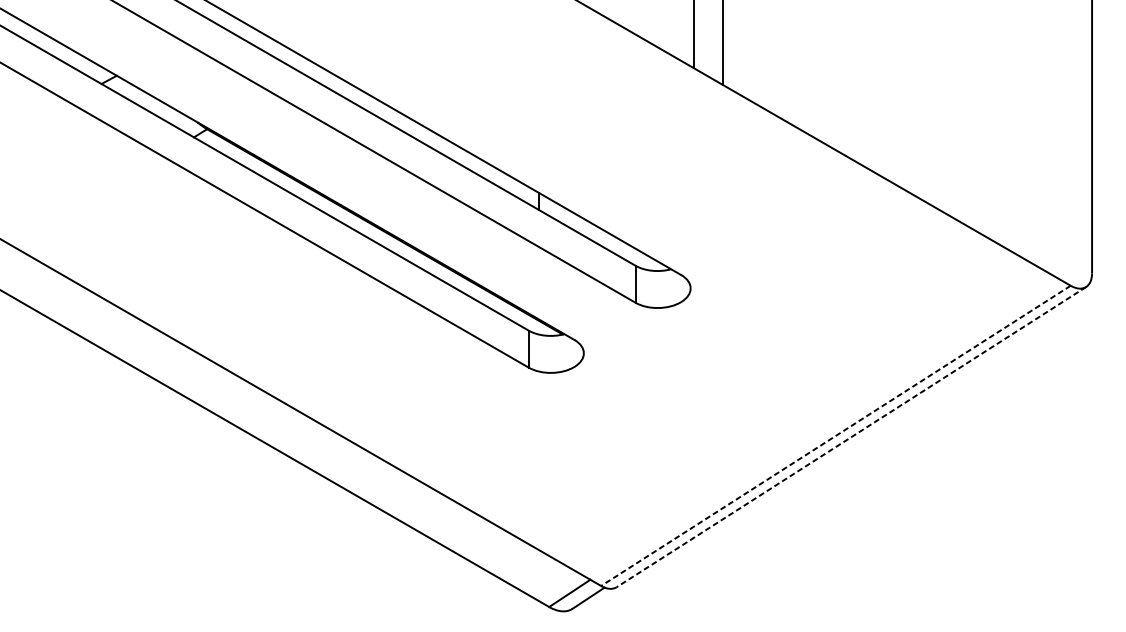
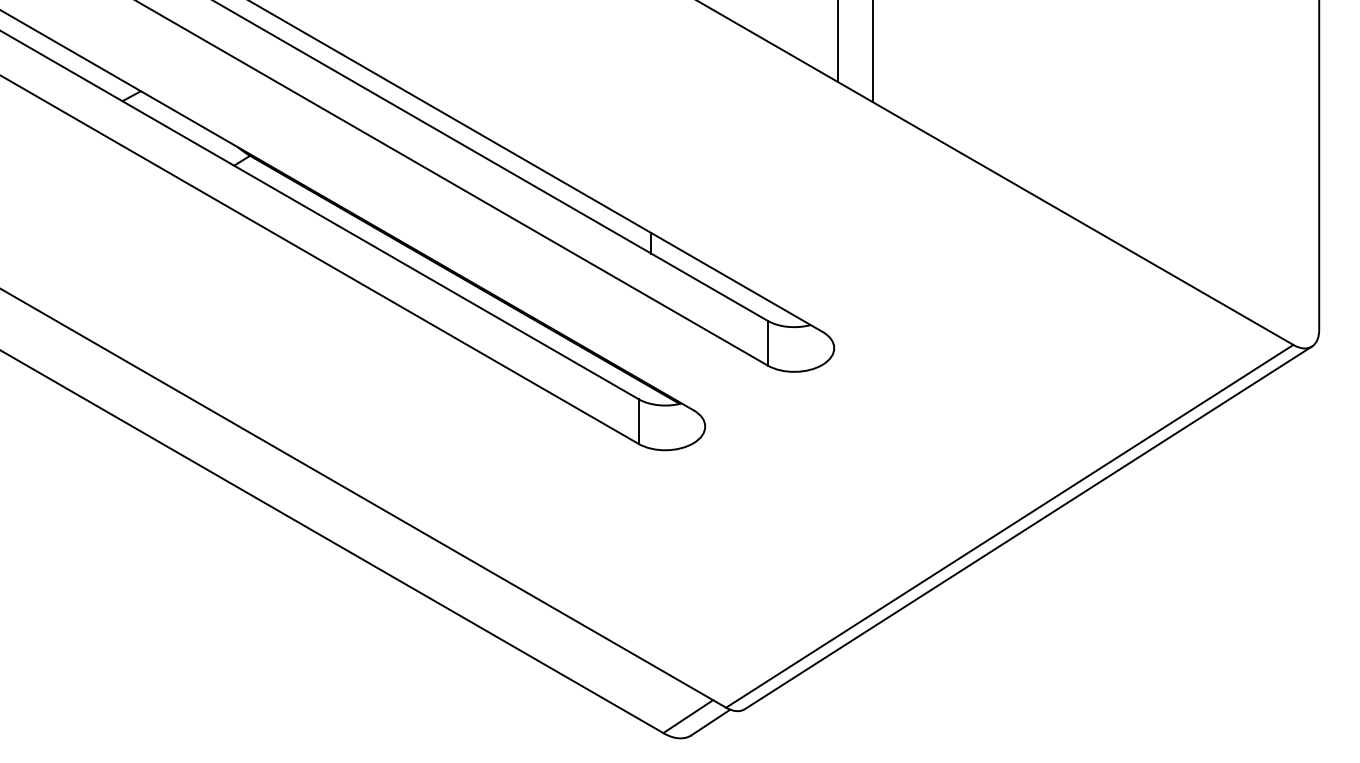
line: (835, 436) -> (1009, 526), dashed -> solid
line: (851, 436) -> (1028, 527), dashed -> solid

